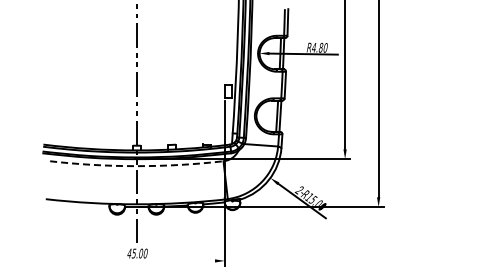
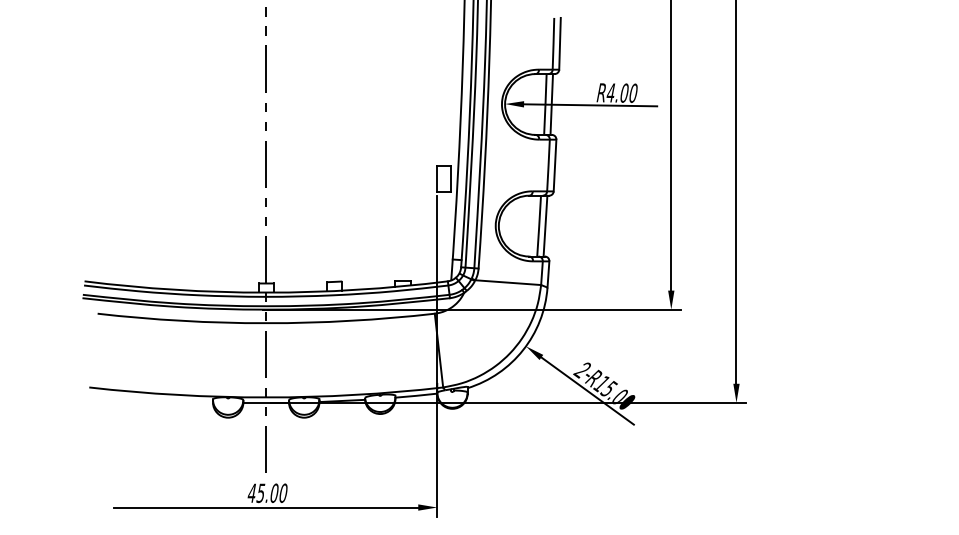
text: (320, 47) -> (623, 92), R4.80 -> R4.00
arc: (136, 166) -> (265, 323), dashed -> solid
line: (136, 260) -> (265, 506), added

